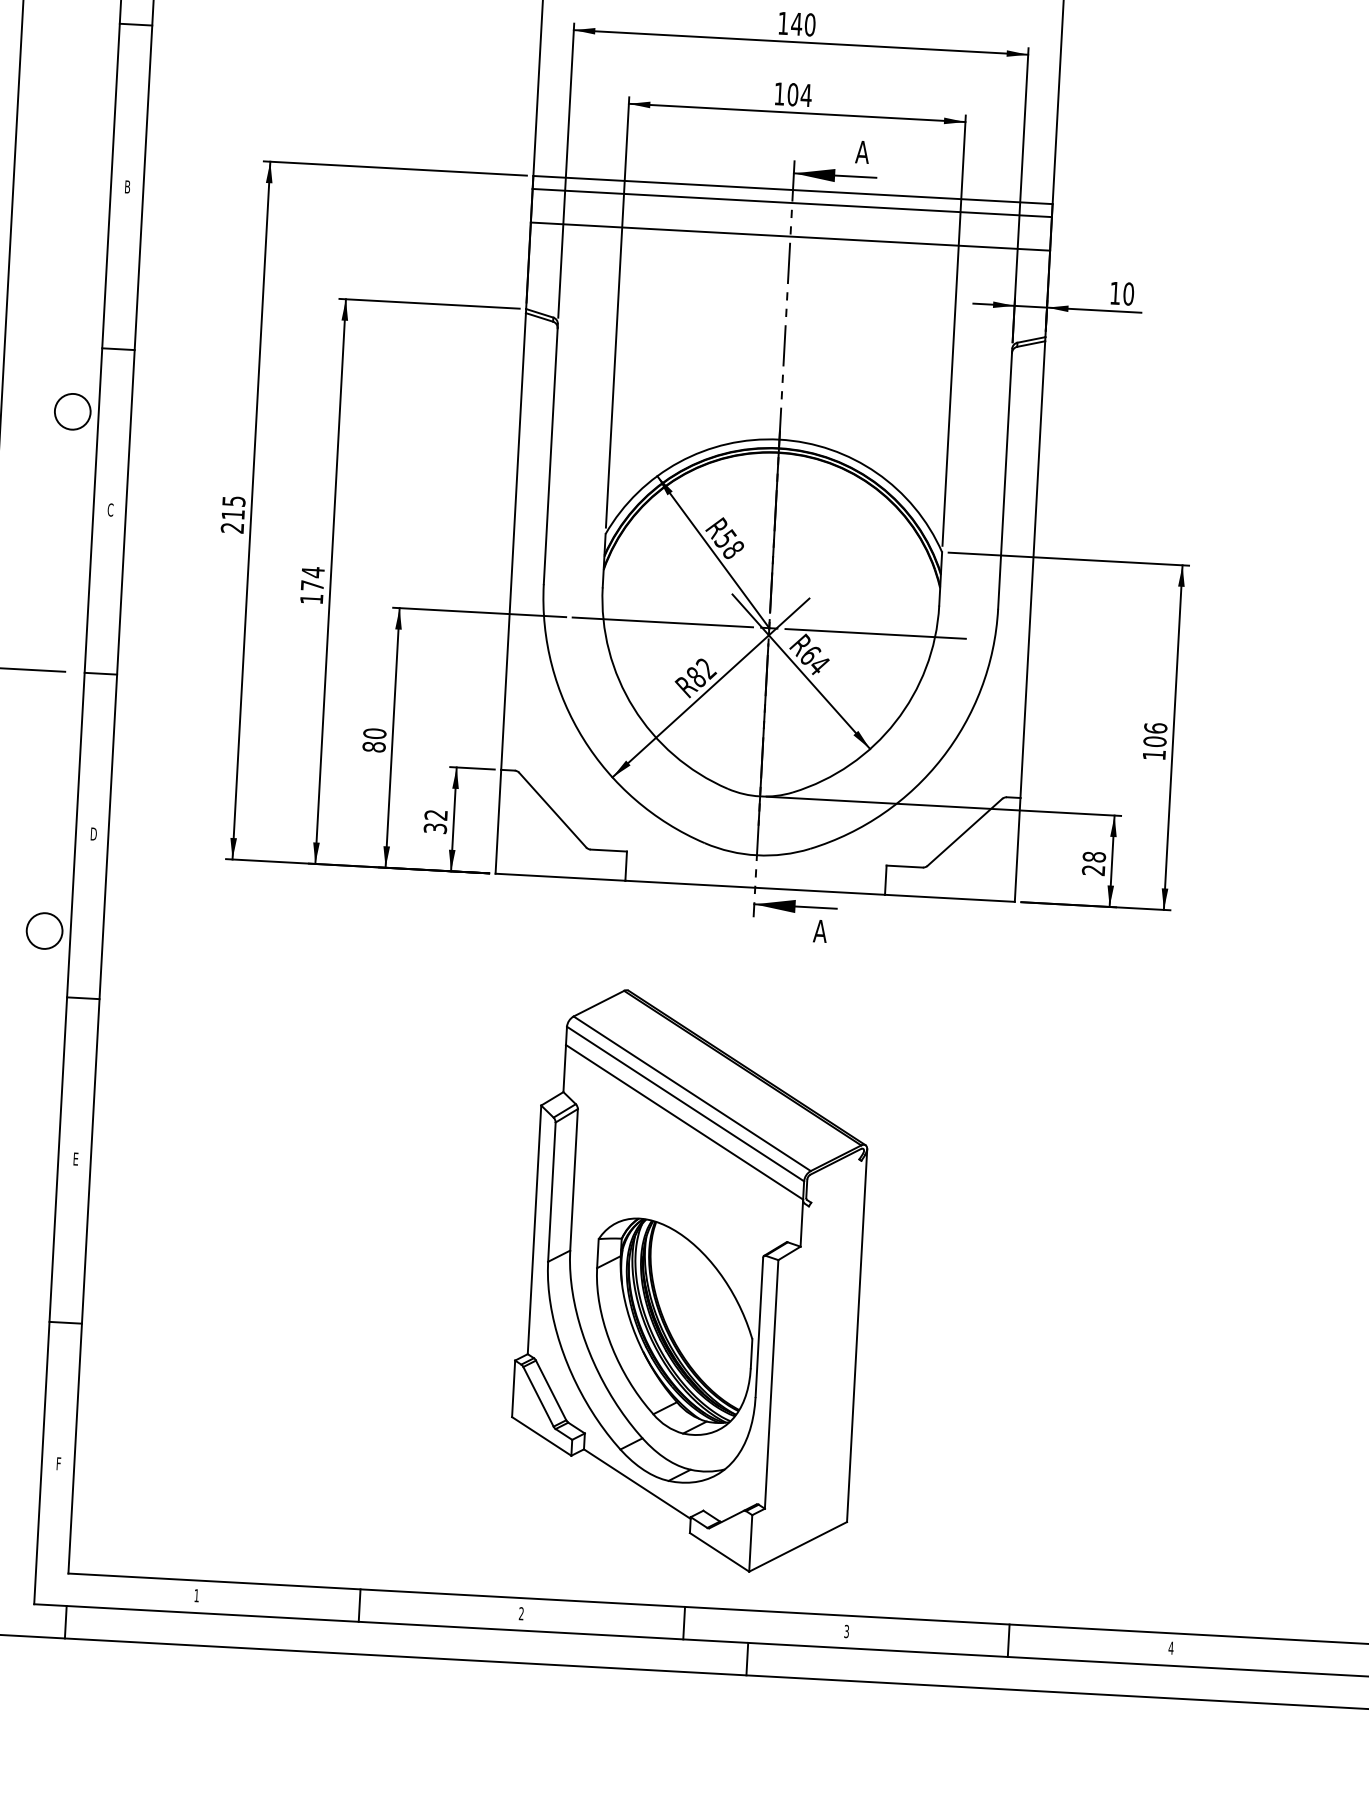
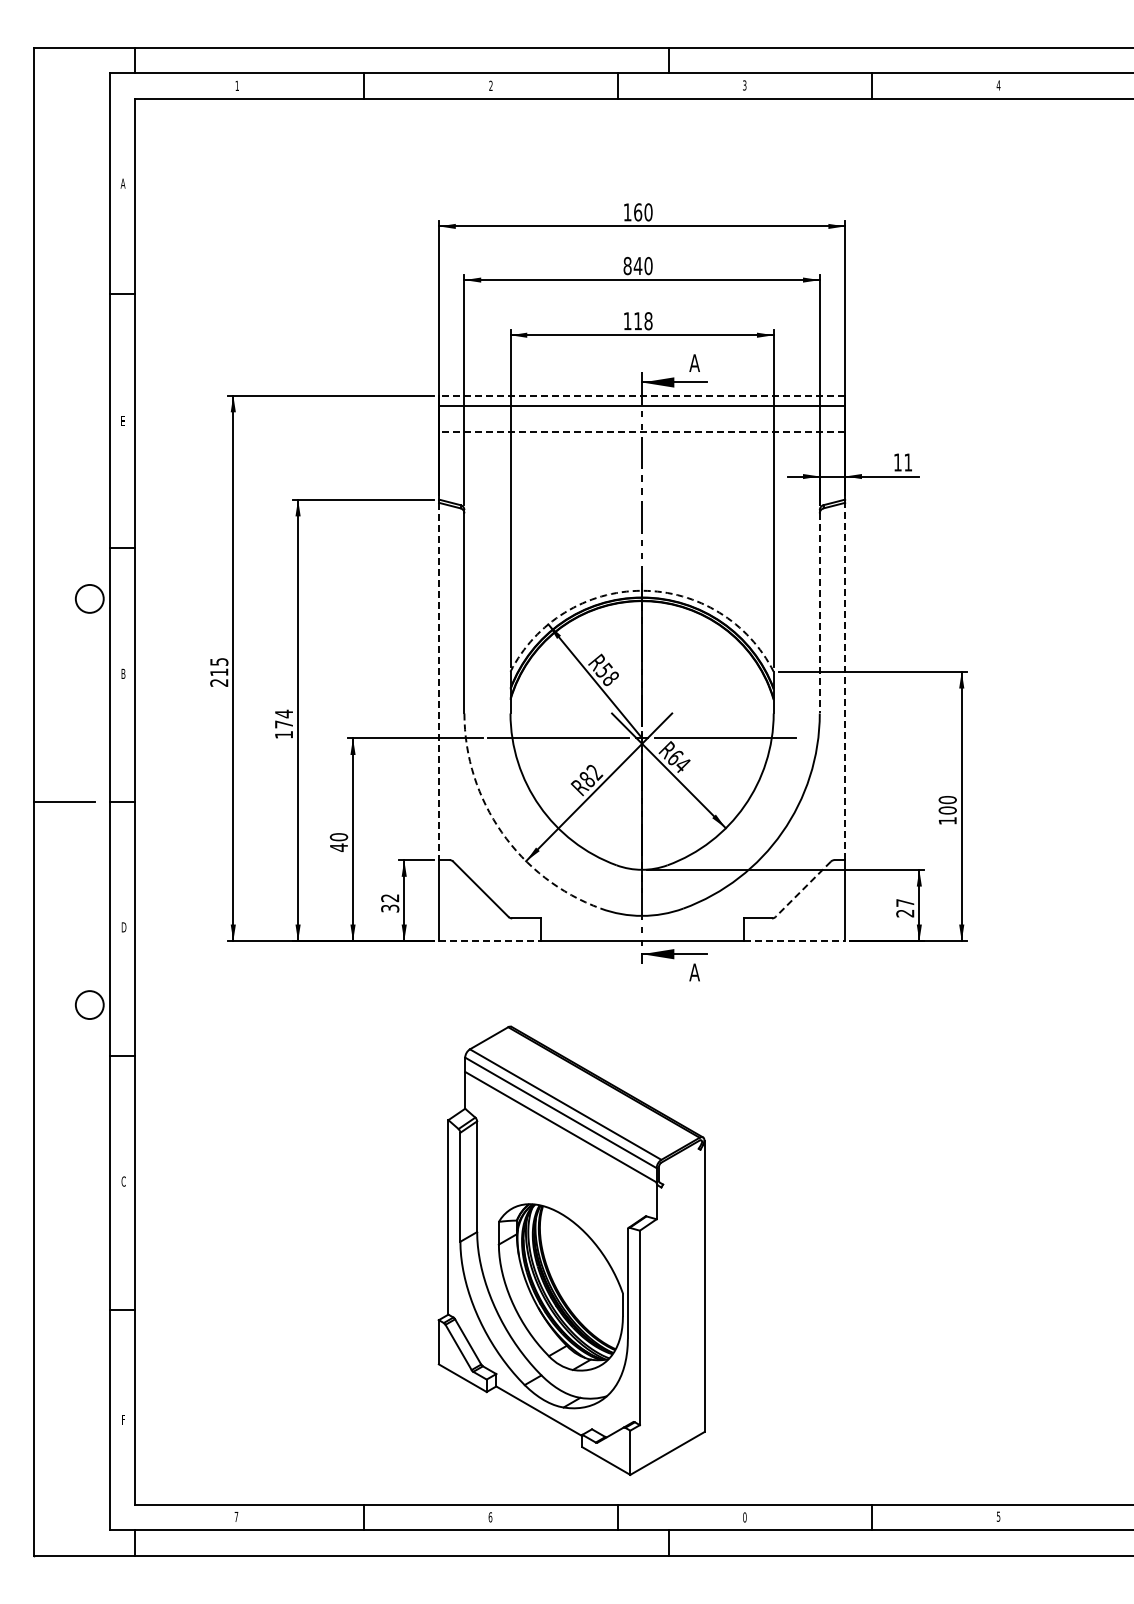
text: (783, 22) -> (627, 265), 140 -> 840
text: (799, 95) -> (643, 321), 104 -> 118
text: (128, 187) -> (123, 421), B -> E
line: (792, 189) -> (641, 395), solid -> dashed
line: (789, 235) -> (641, 431), solid -> dashed
text: (1128, 294) -> (908, 462), 10 -> 11
arc: (780, 439) -> (642, 590), solid -> dashed
line: (1004, 480) -> (819, 613), solid -> dashed
text: (110, 509) -> (123, 673), C -> B
line: (514, 541) -> (439, 681), solid -> dashed
line: (1033, 569) -> (845, 681), solid -> dashed
text: (1155, 727) -> (947, 799), 106 -> 100
arc: (582, 738) -> (501, 832), solid -> dashed
text: (373, 746) -> (338, 847), 80 -> 40
line: (963, 832) -> (802, 889), solid -> dashed
text: (1094, 857) -> (905, 903), 28 -> 27
line: (560, 877) -> (489, 941), solid -> dashed
line: (950, 898) -> (794, 941), solid -> dashed
text: (75, 1158) -> (123, 1181), E -> C
part: (689, 1280) -> (571, 1250), moved
text: (196, 1595) -> (236, 1516), 1 -> 7
text: (521, 1613) -> (490, 1517), 2 -> 6
text: (846, 1631) -> (744, 1517), 3 -> 0
text: (1171, 1647) -> (998, 1516), 4 -> 5

